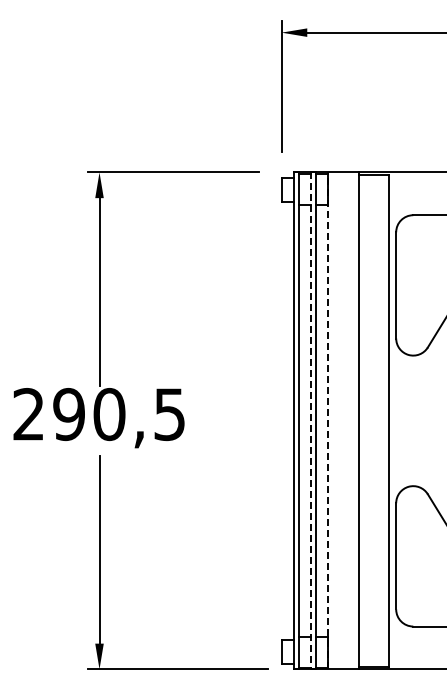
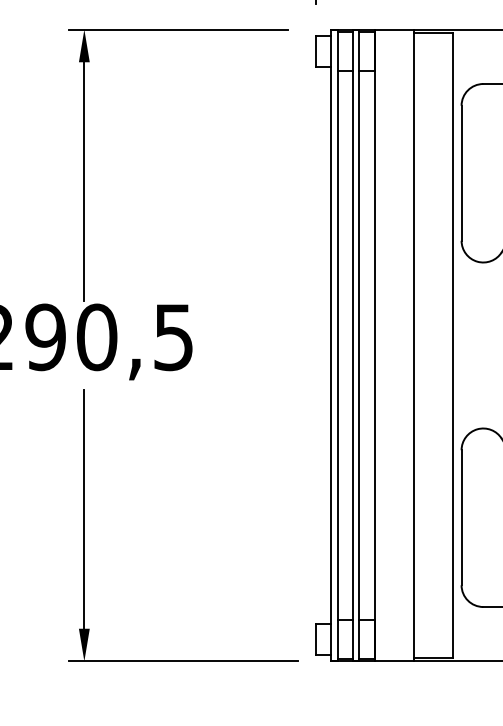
line: (327, 420) -> (374, 345), dashed -> solid
line: (310, 421) -> (352, 346), dashed -> solid

